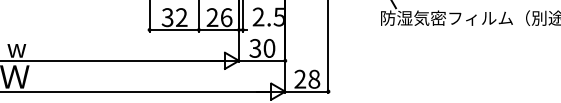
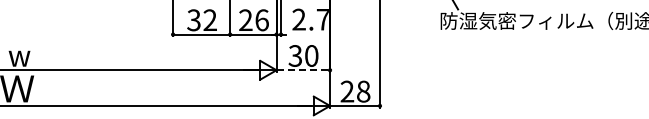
text: (278, 16) -> (322, 19), 2.5 -> 2.7
line: (262, 61) -> (303, 70), solid -> dashed

